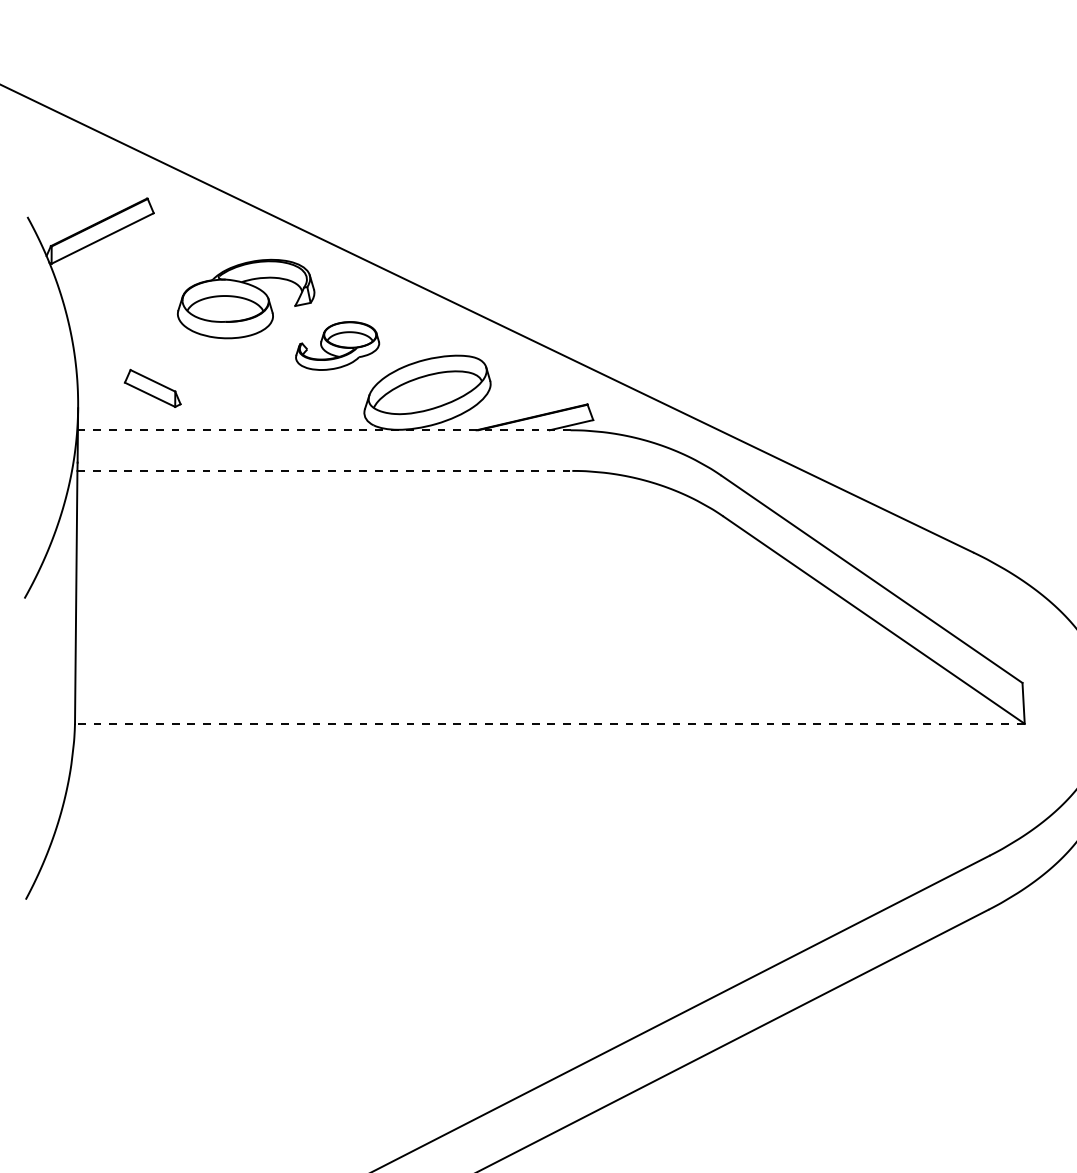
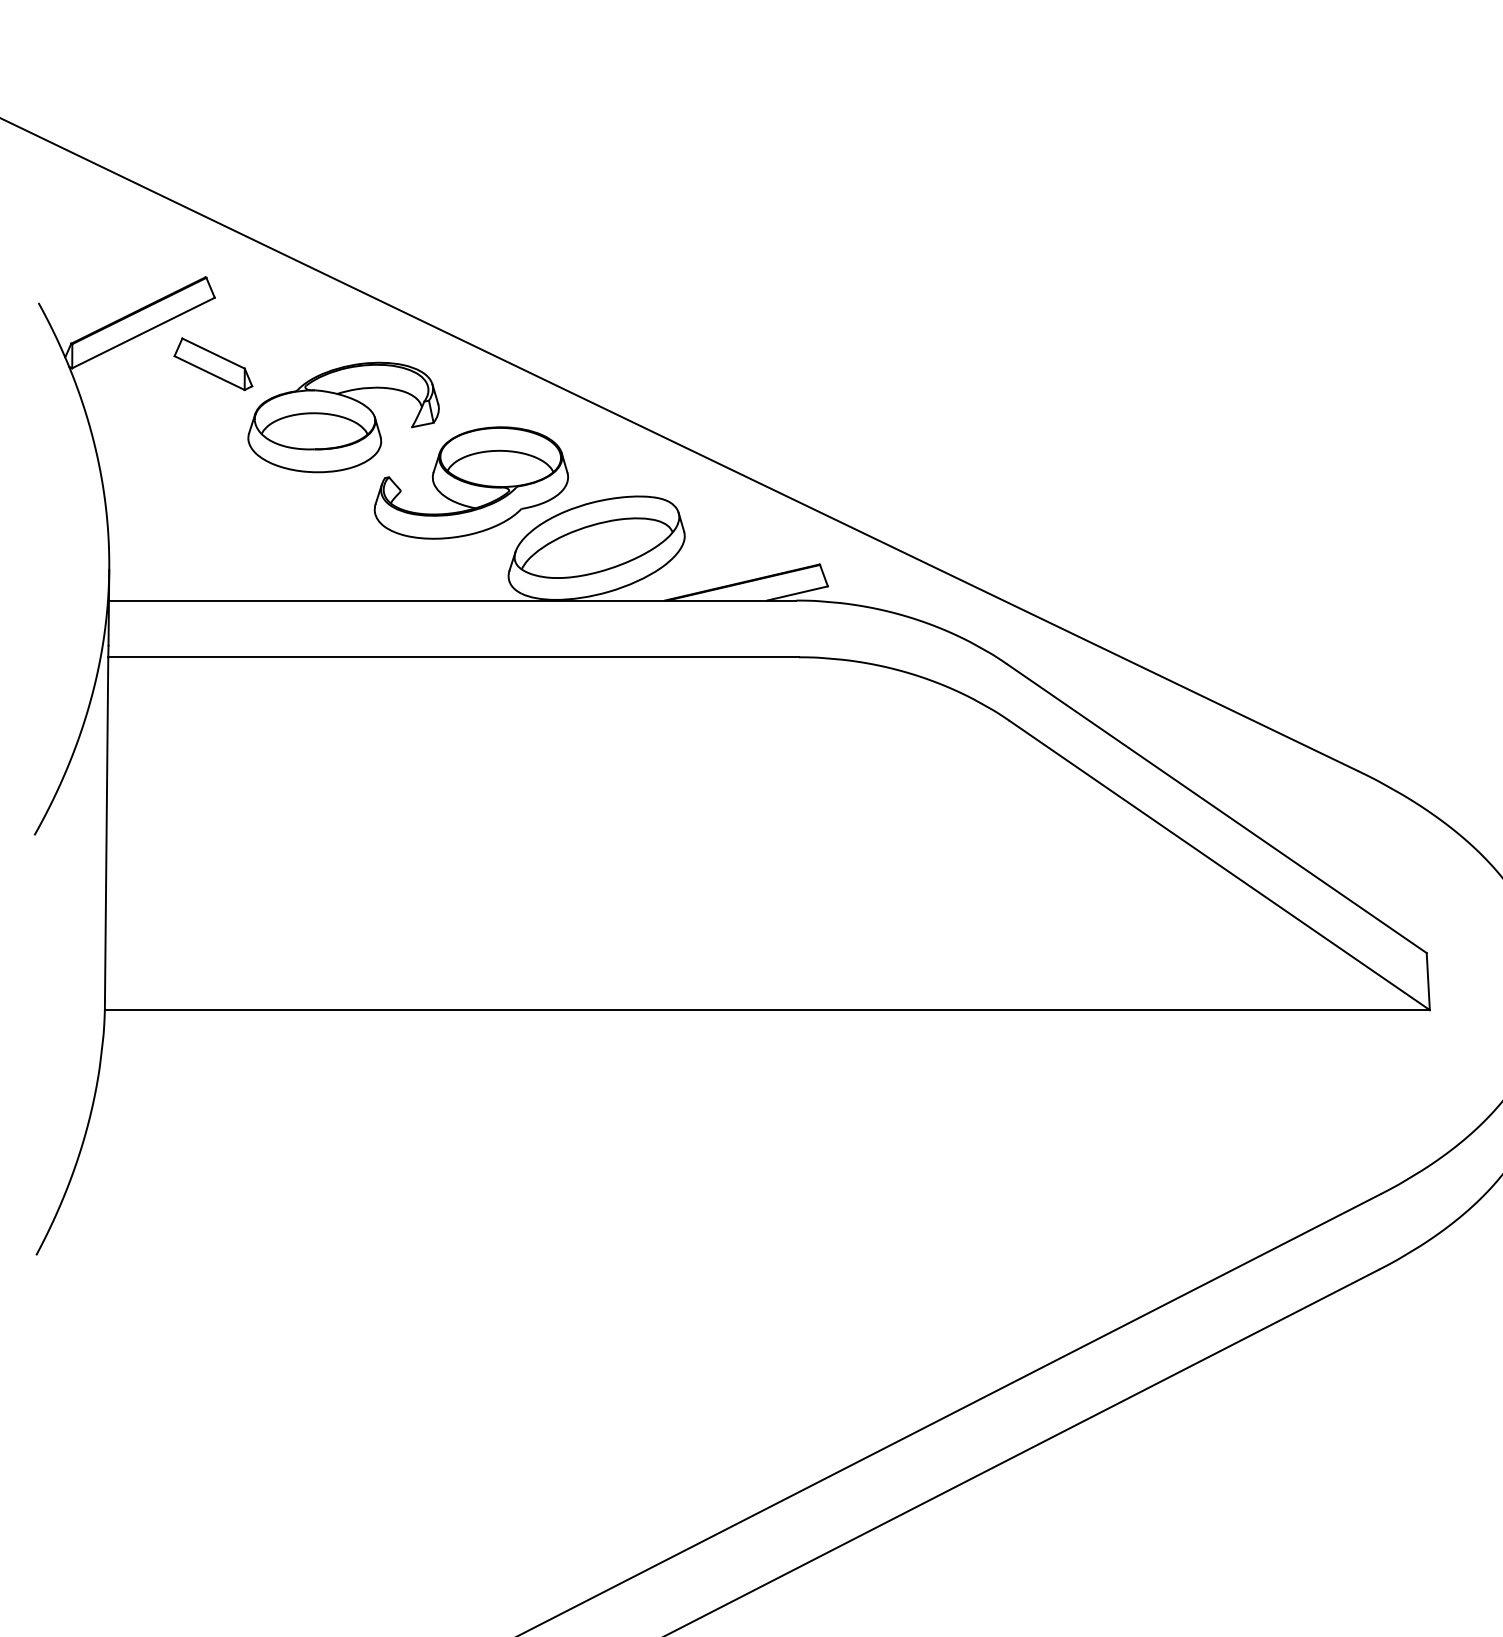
part: (337, 345) -> (470, 482), size x1.67
part: (152, 388) -> (213, 364), moved
line: (324, 430) -> (452, 600), dashed -> solid
line: (324, 471) -> (453, 657), dashed -> solid
line: (549, 724) -> (766, 1010), dashed -> solid

